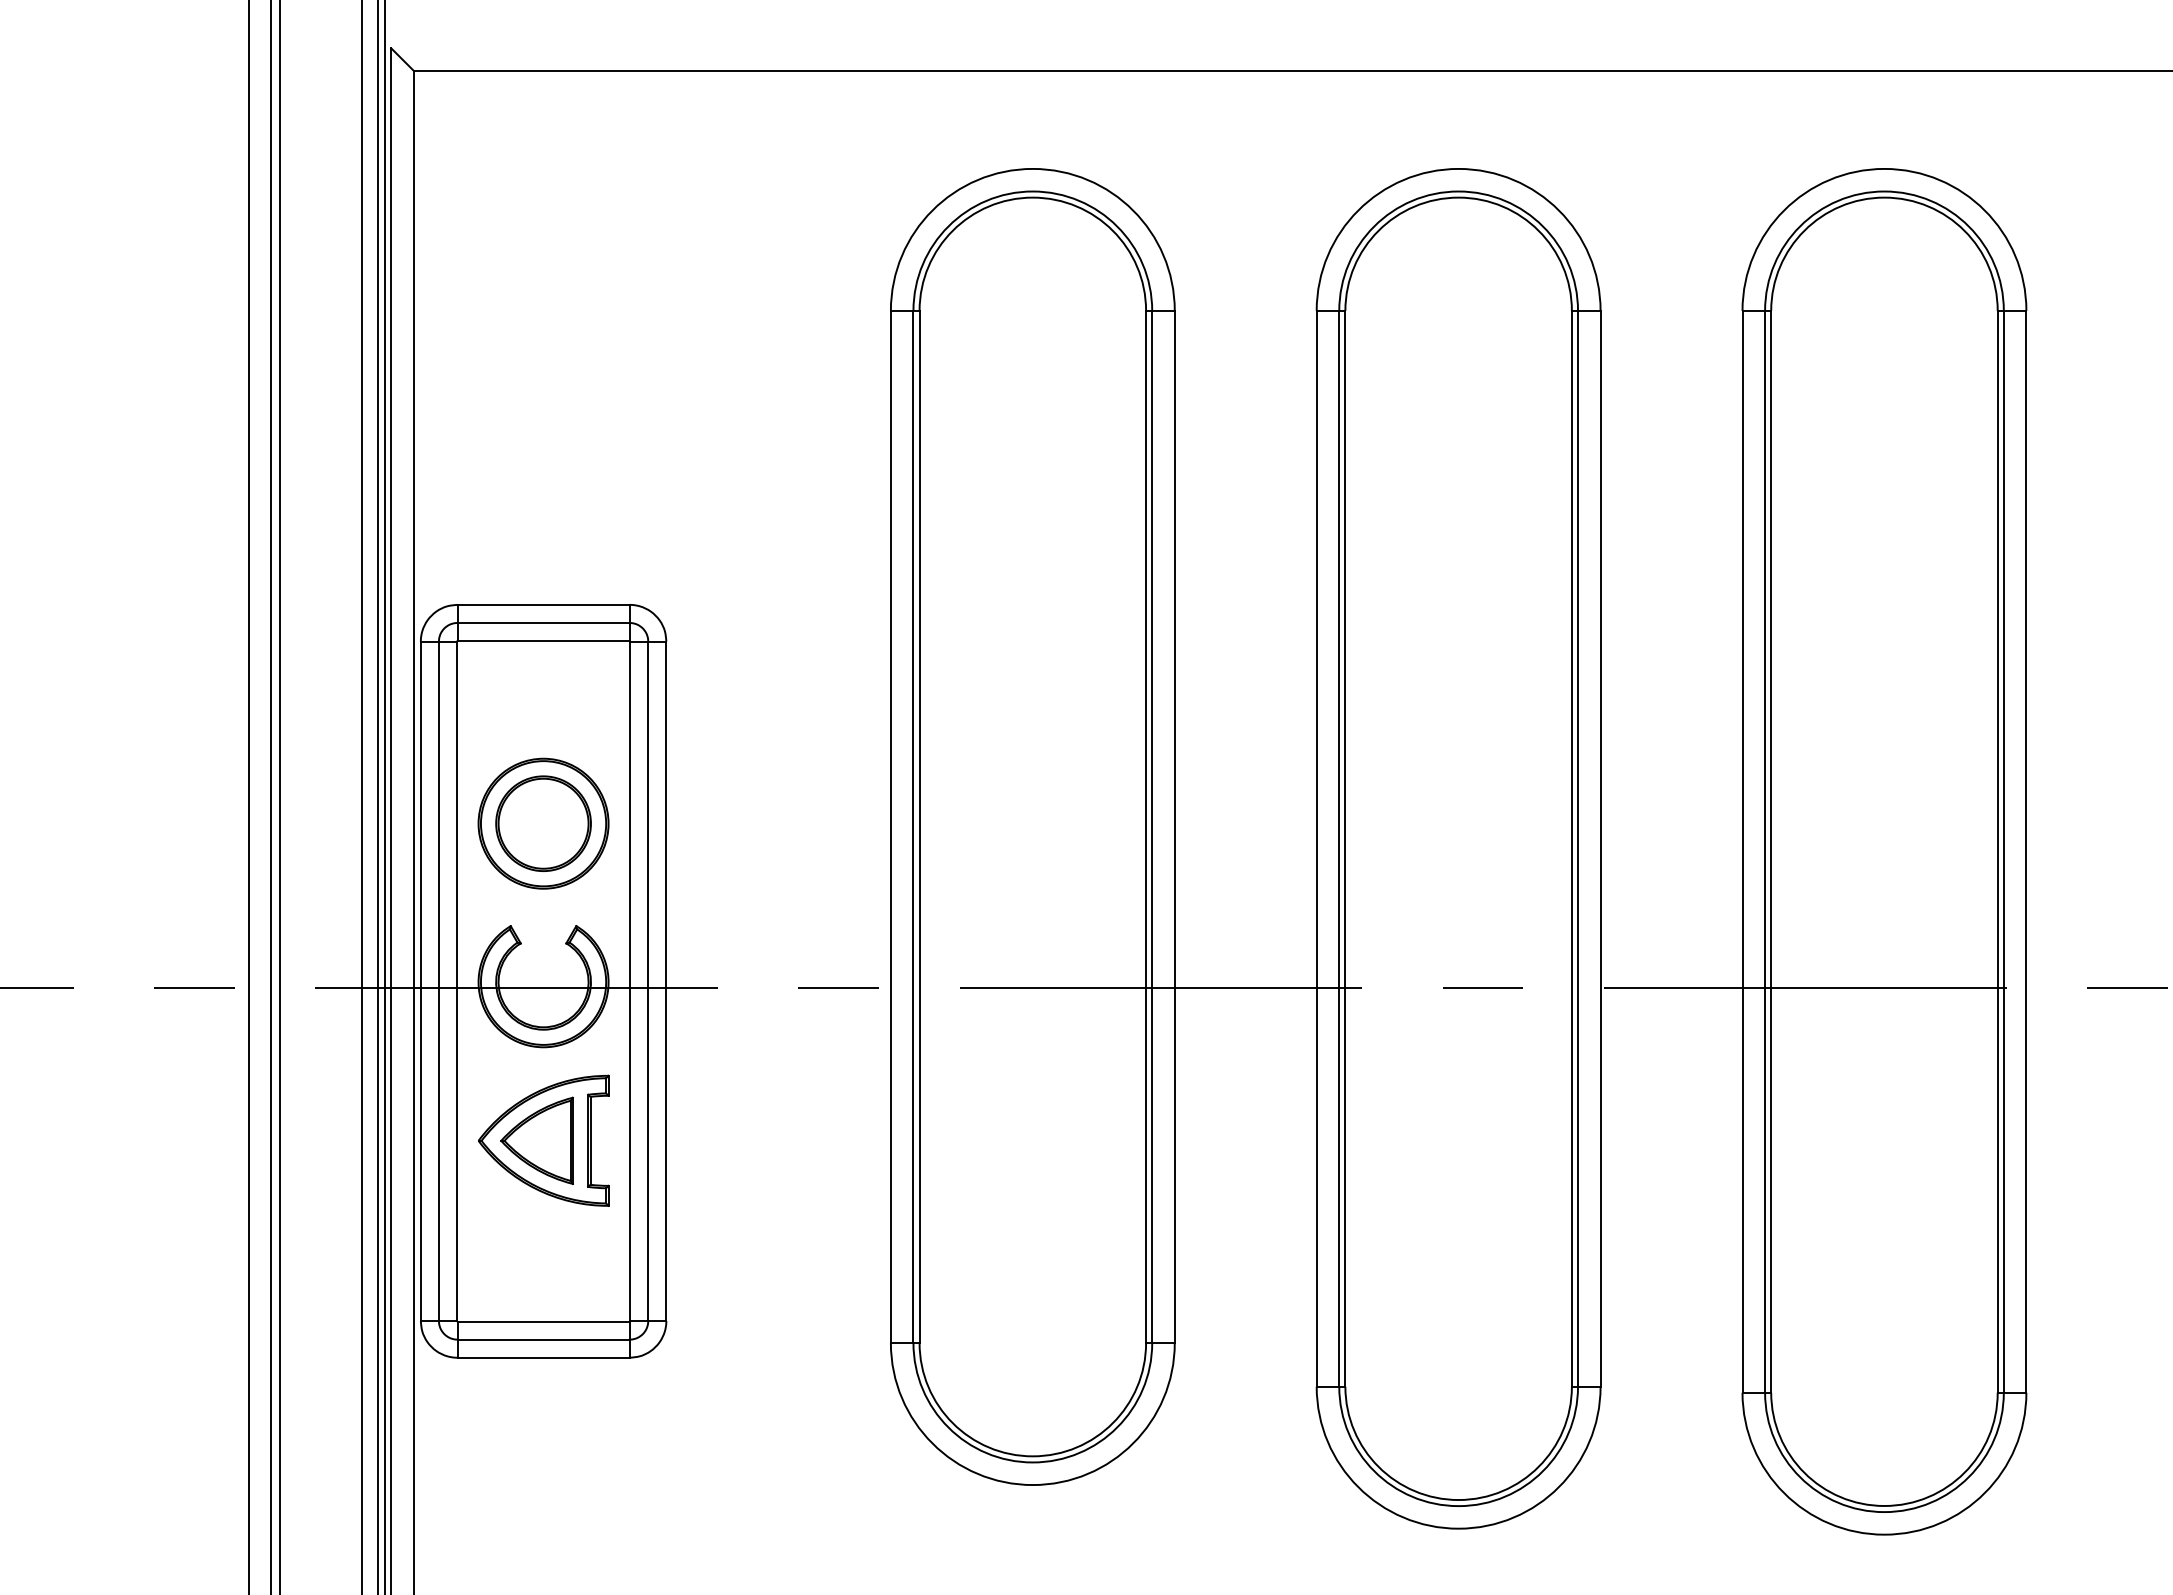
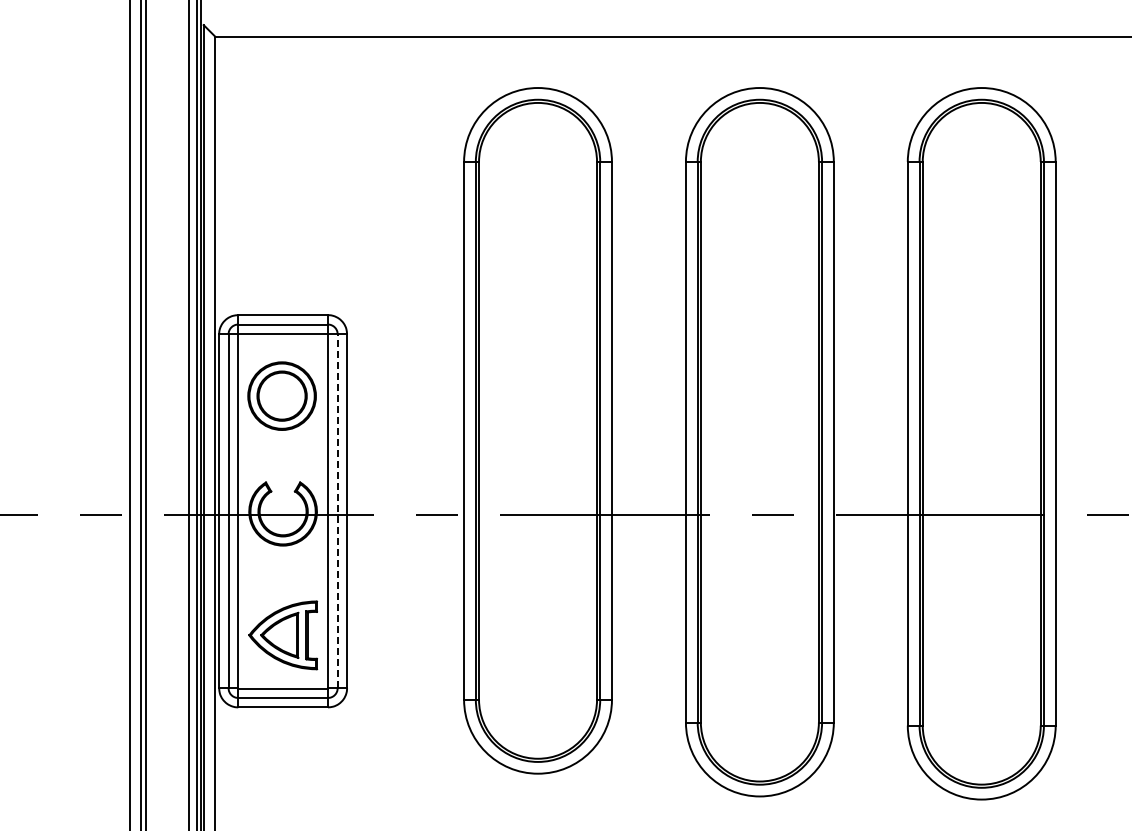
part: (542, 822) -> (281, 395), moved
line: (647, 979) -> (337, 510), solid -> dashed
part: (544, 1141) -> (283, 635), moved

